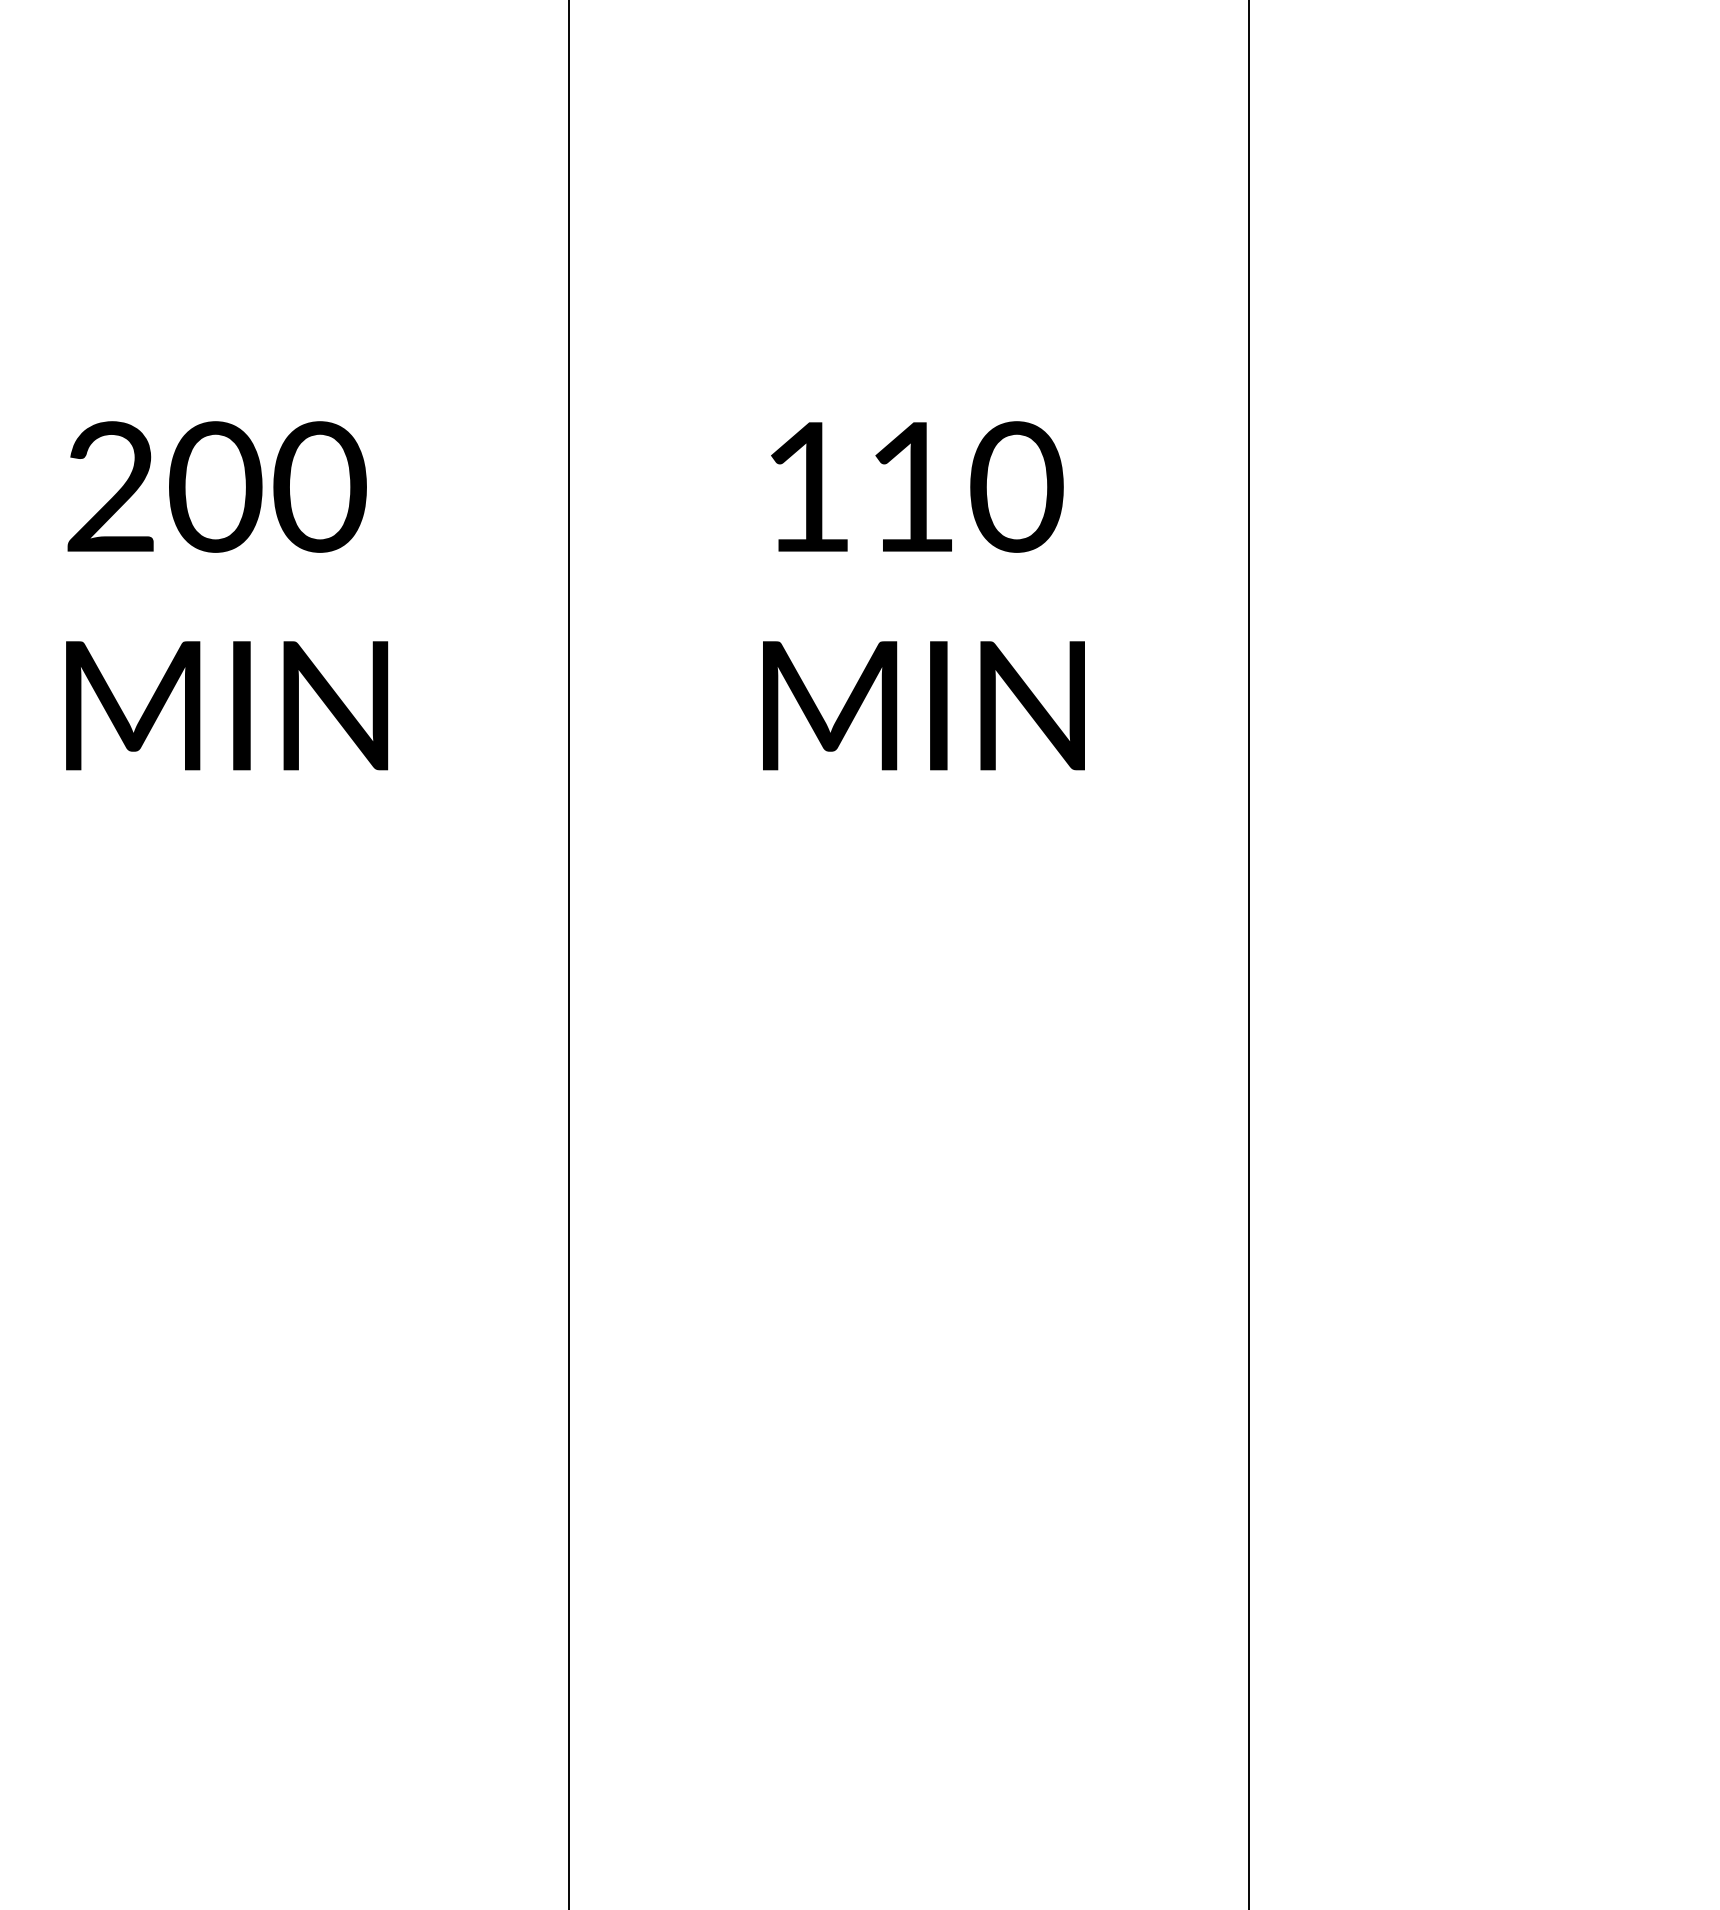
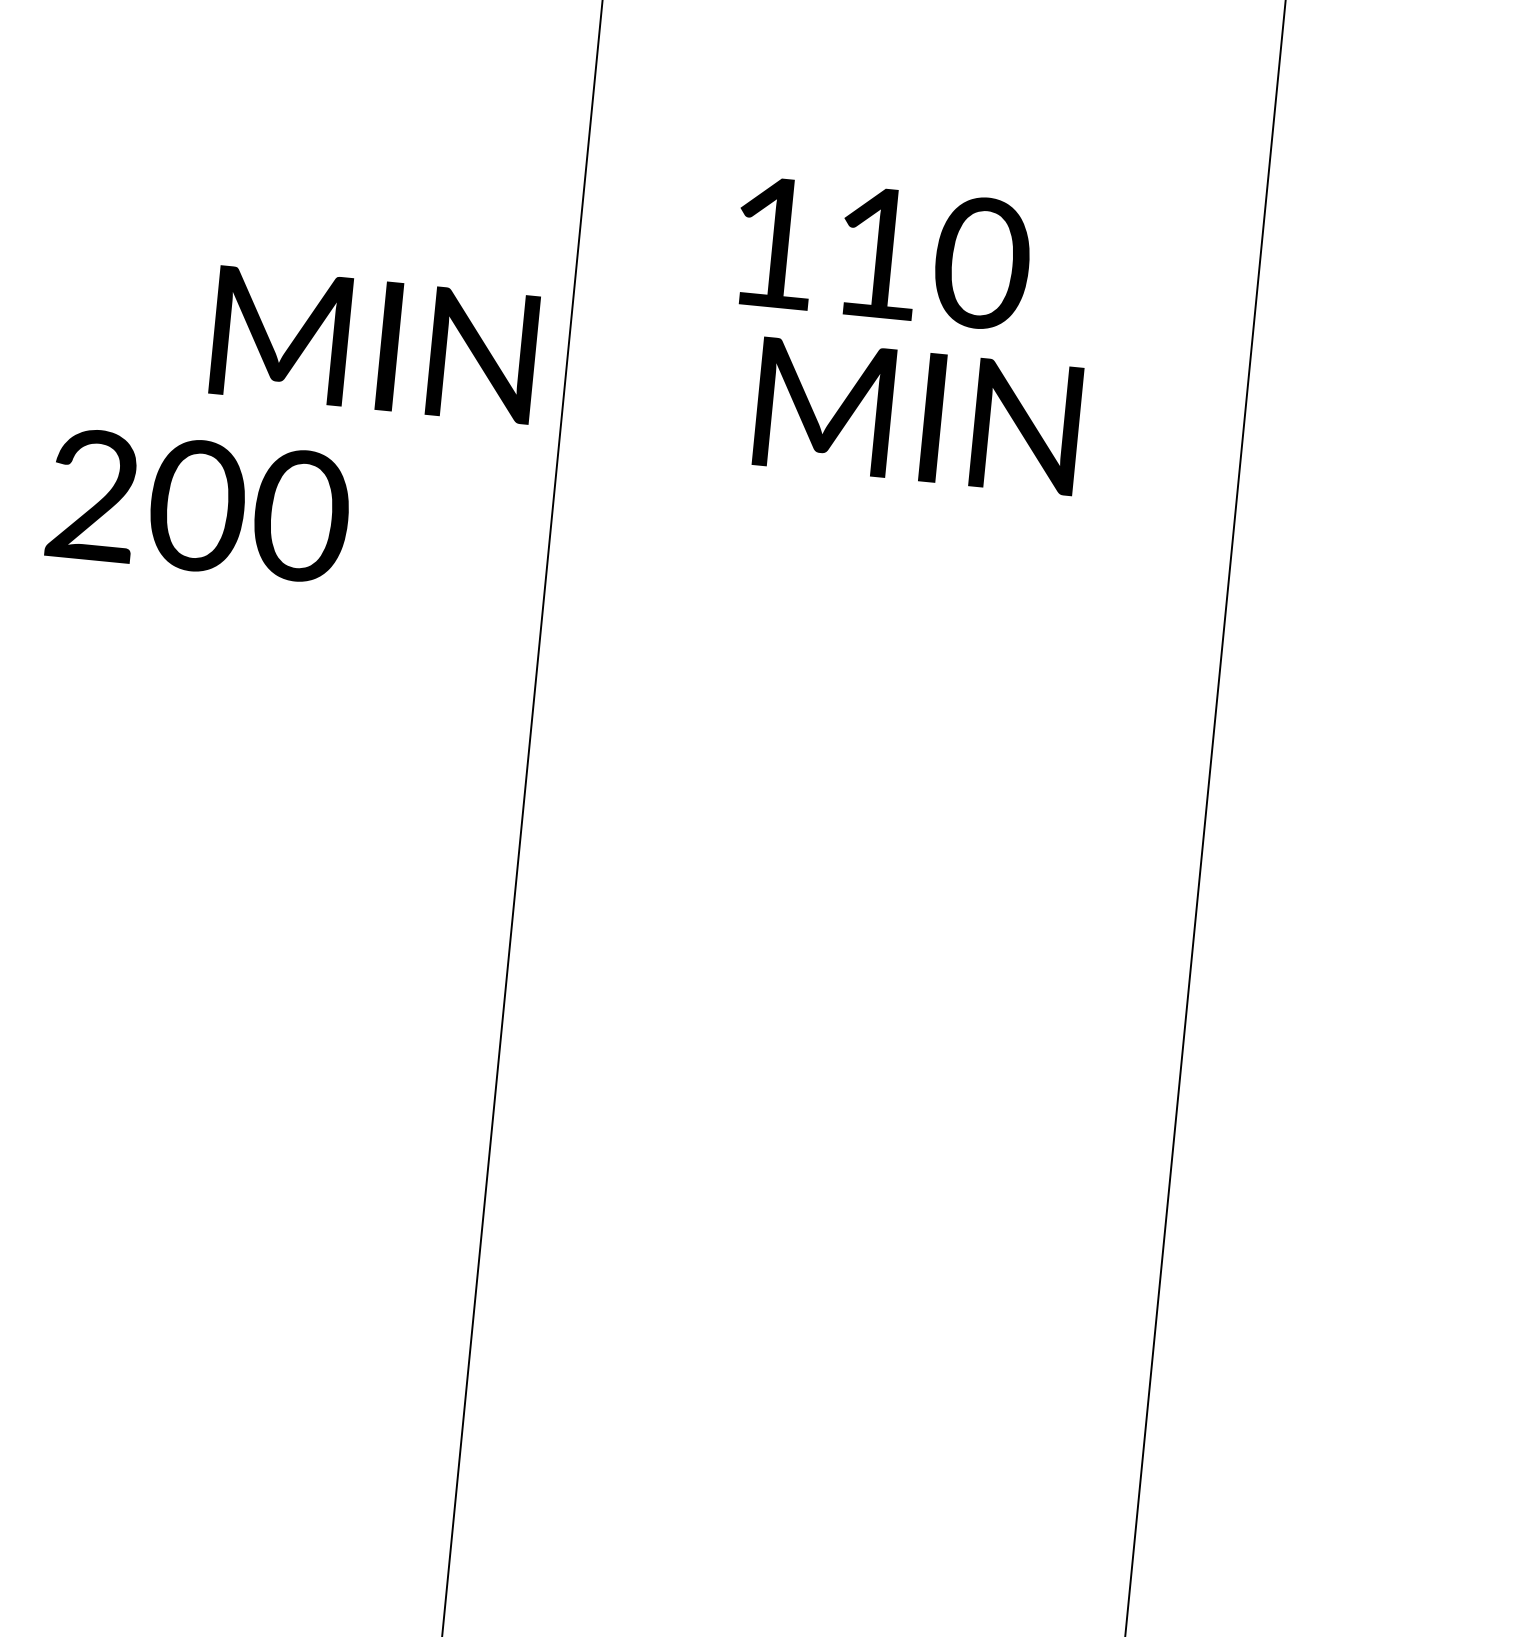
text: (216, 486) -> (198, 505), moved
text: (917, 486) -> (883, 252), moved
text: (227, 705) -> (375, 344), moved

